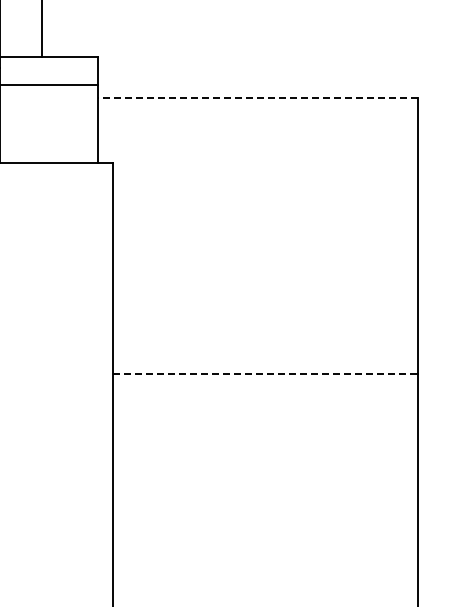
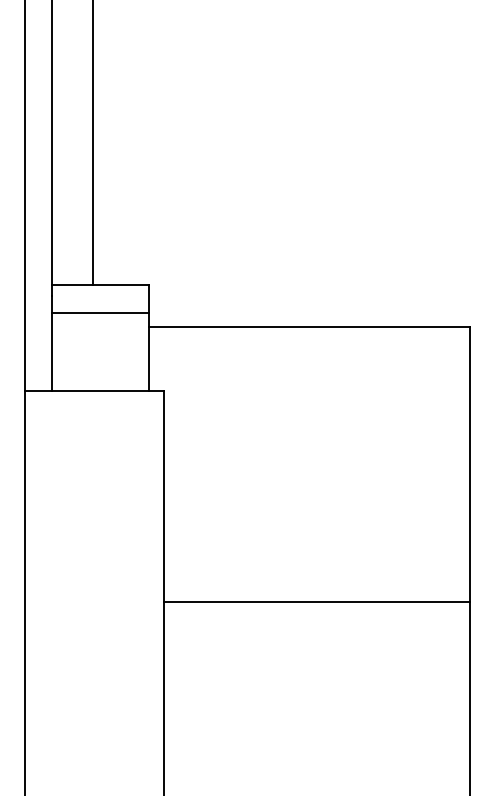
line: (257, 98) -> (308, 326), dashed -> solid
line: (265, 374) -> (316, 602), dashed -> solid

